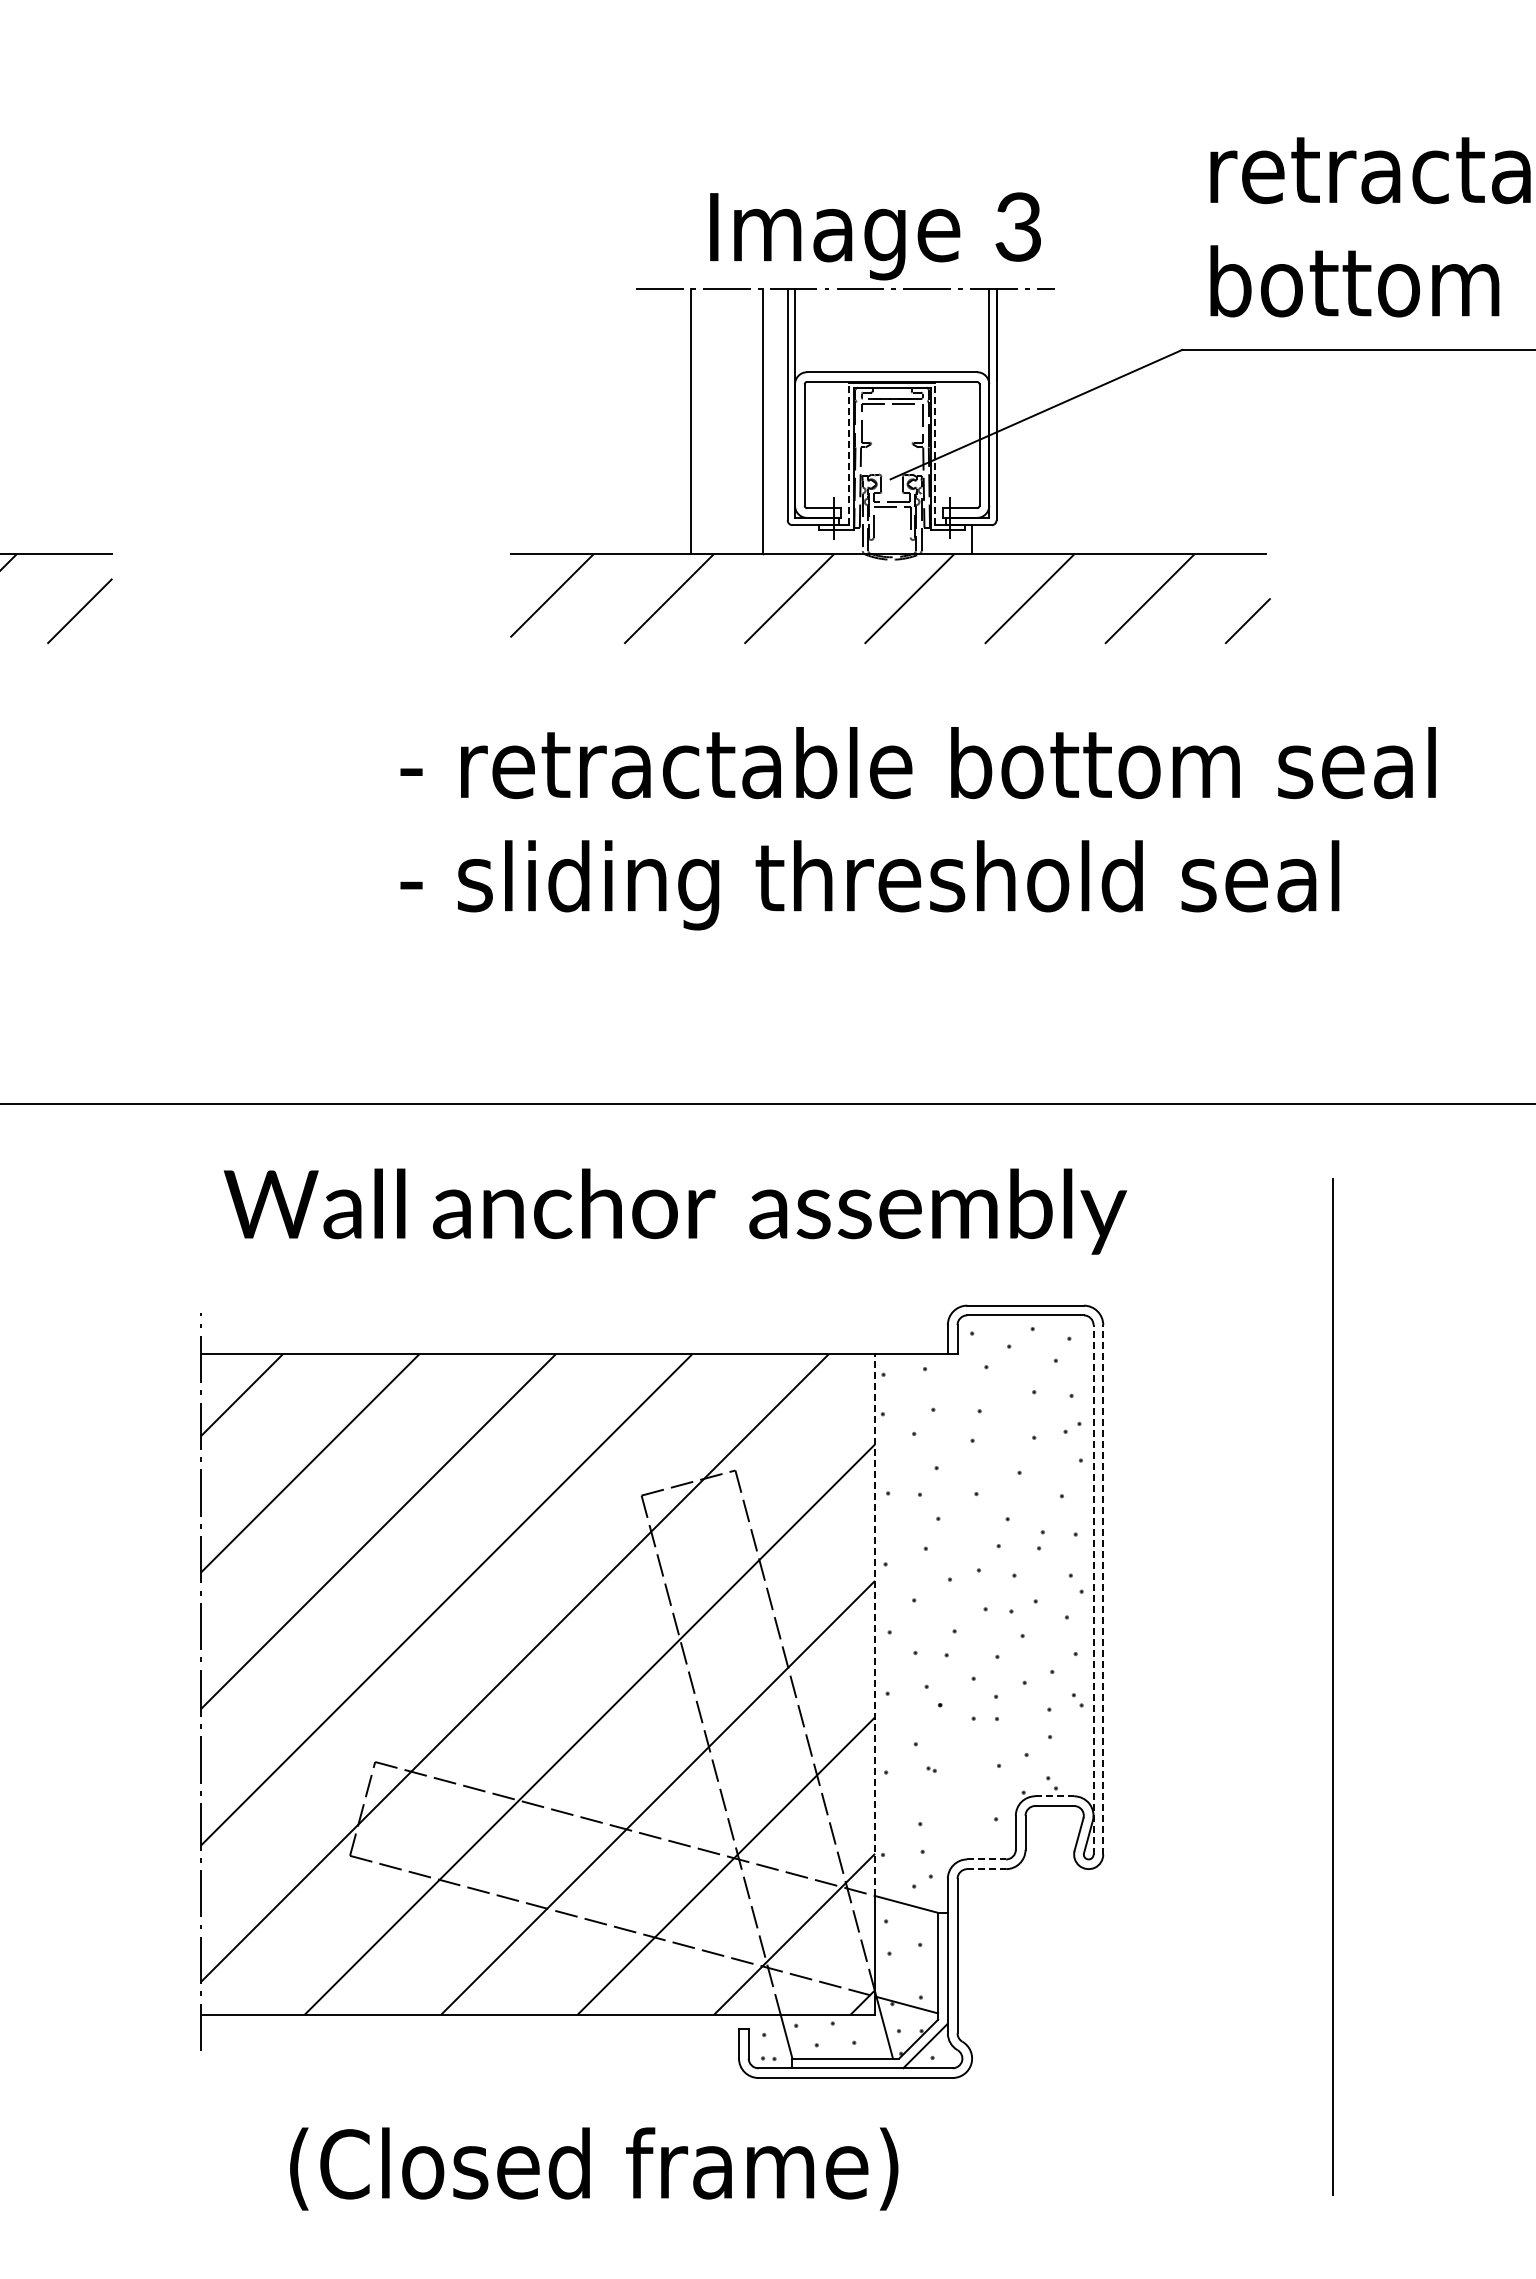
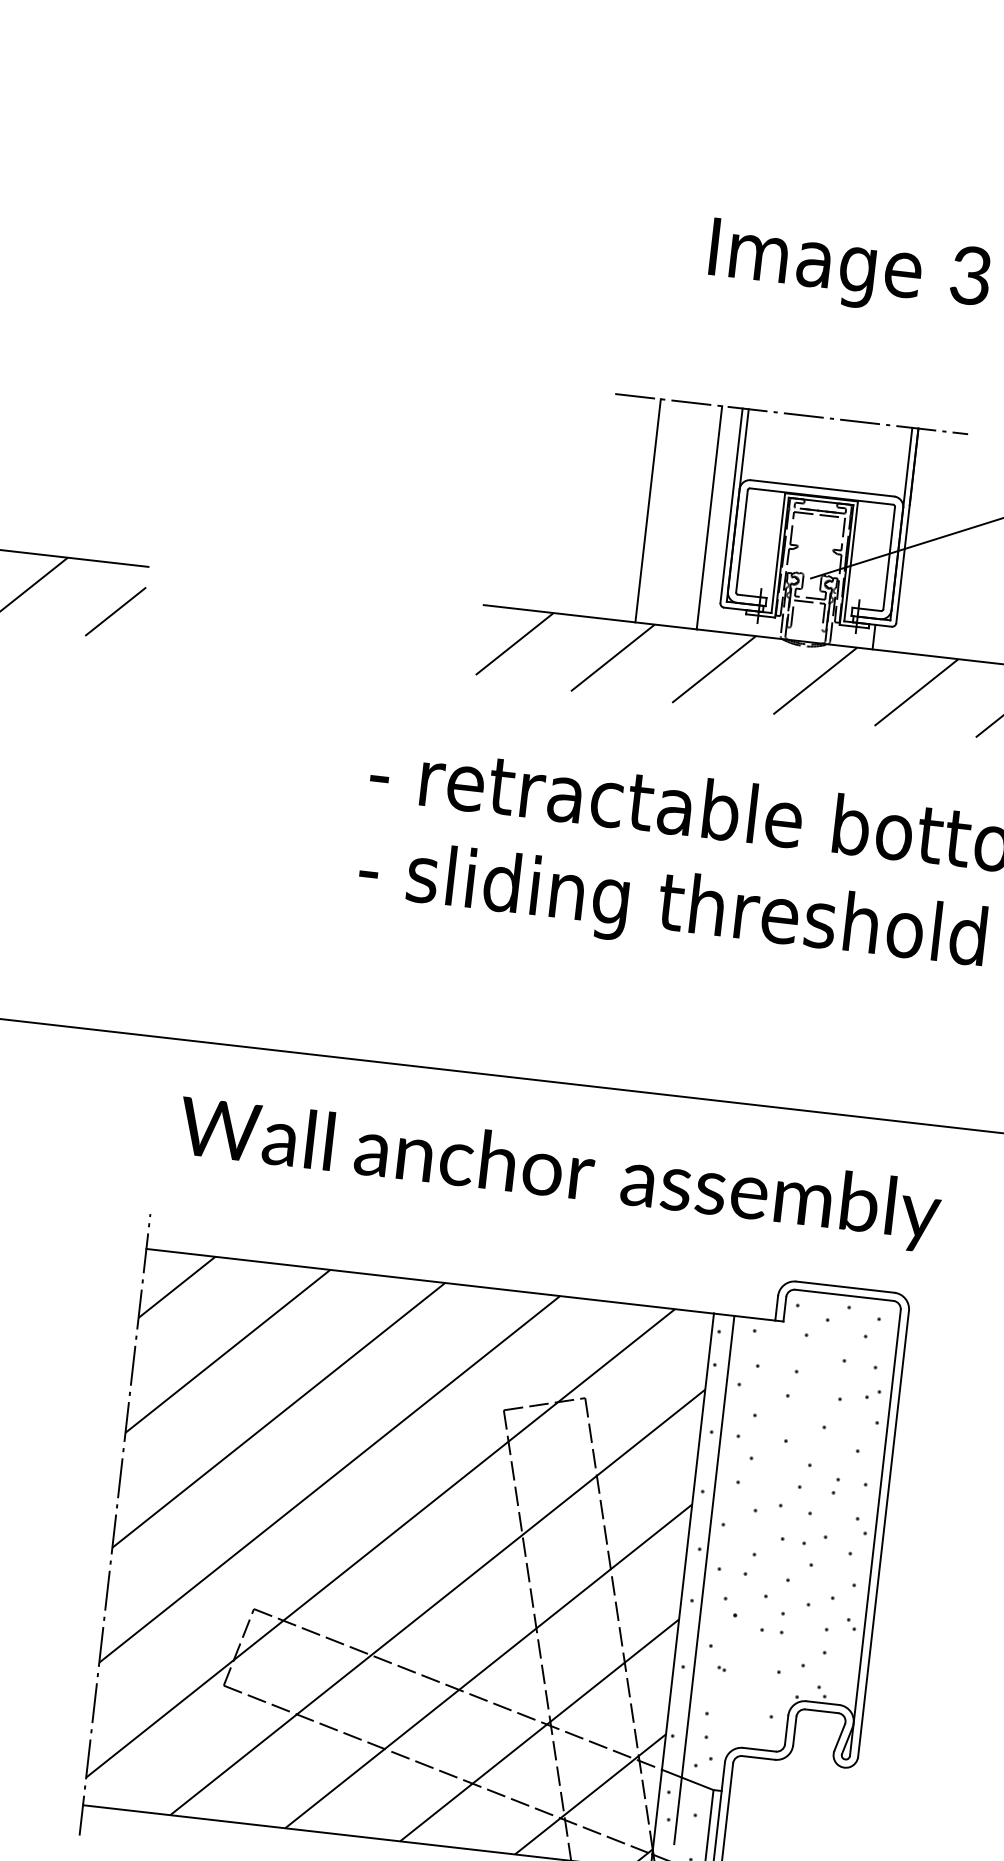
text: (875, 236) -> (849, 269), moved
line: (848, 453) -> (778, 552), dashed -> solid
line: (935, 453) -> (851, 560), dashed -> solid
line: (1093, 1589) -> (875, 1532), dashed -> solid
line: (1103, 1589) -> (883, 1533), dashed -> solid
line: (875, 1625) -> (688, 1542), dashed -> solid
line: (899, 1667) -> (704, 1579), added
line: (1055, 1796) -> (823, 1703), dashed -> solid
line: (987, 1859) -> (760, 1749), dashed -> solid
line: (987, 1869) -> (759, 1758), dashed -> solid

